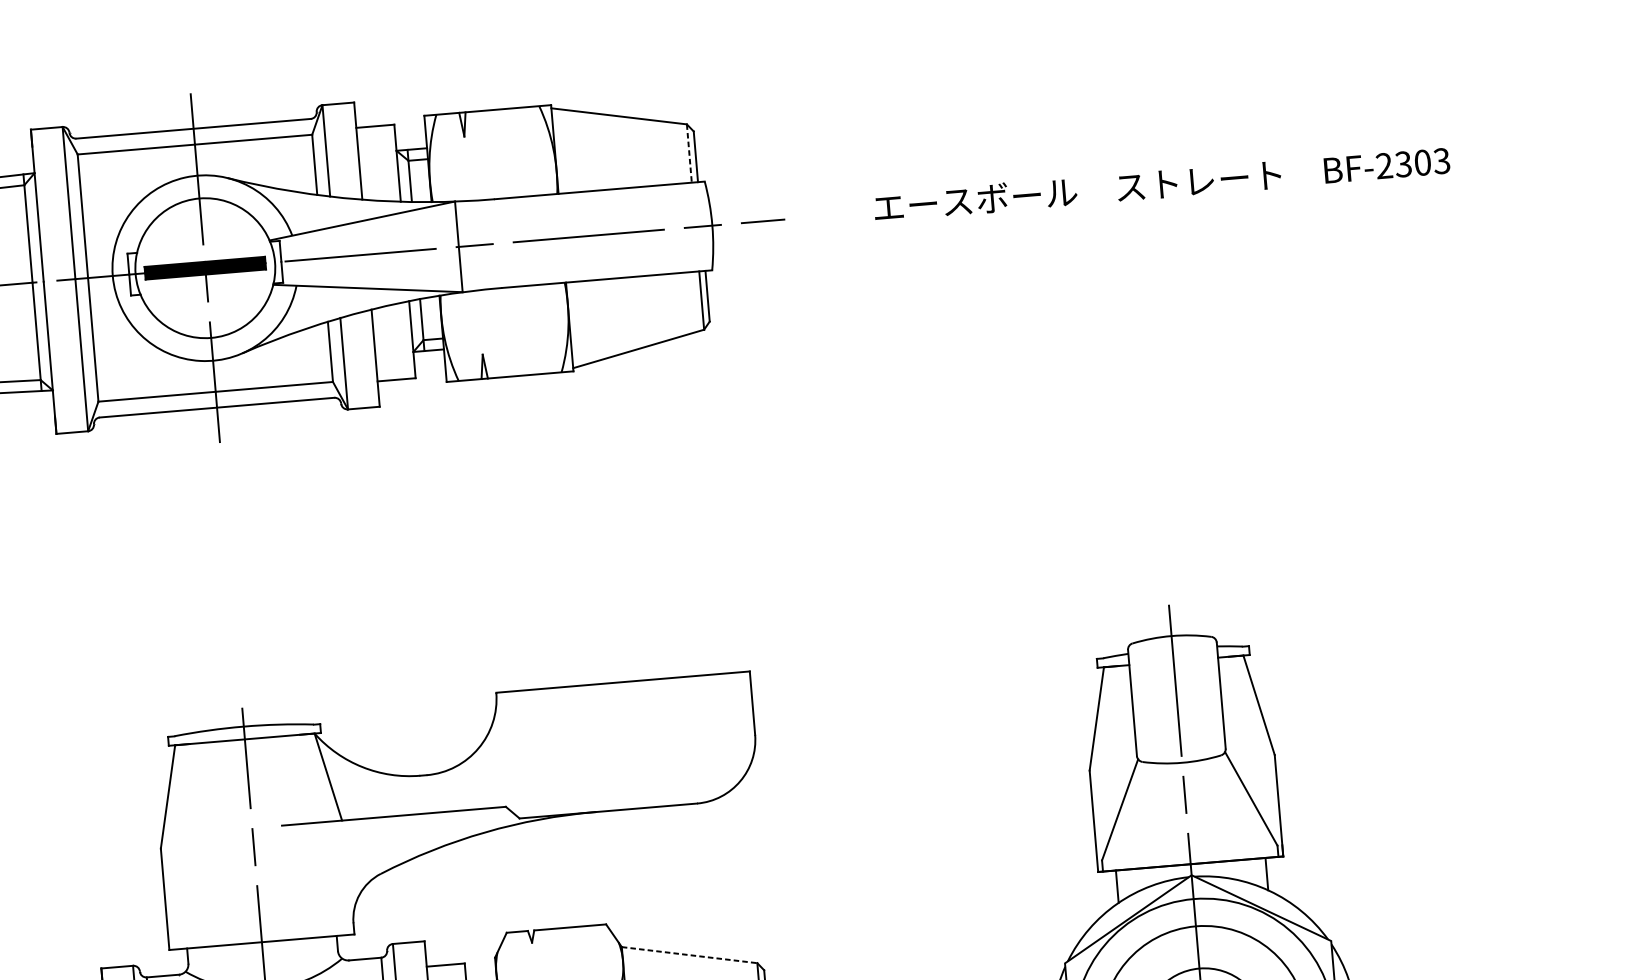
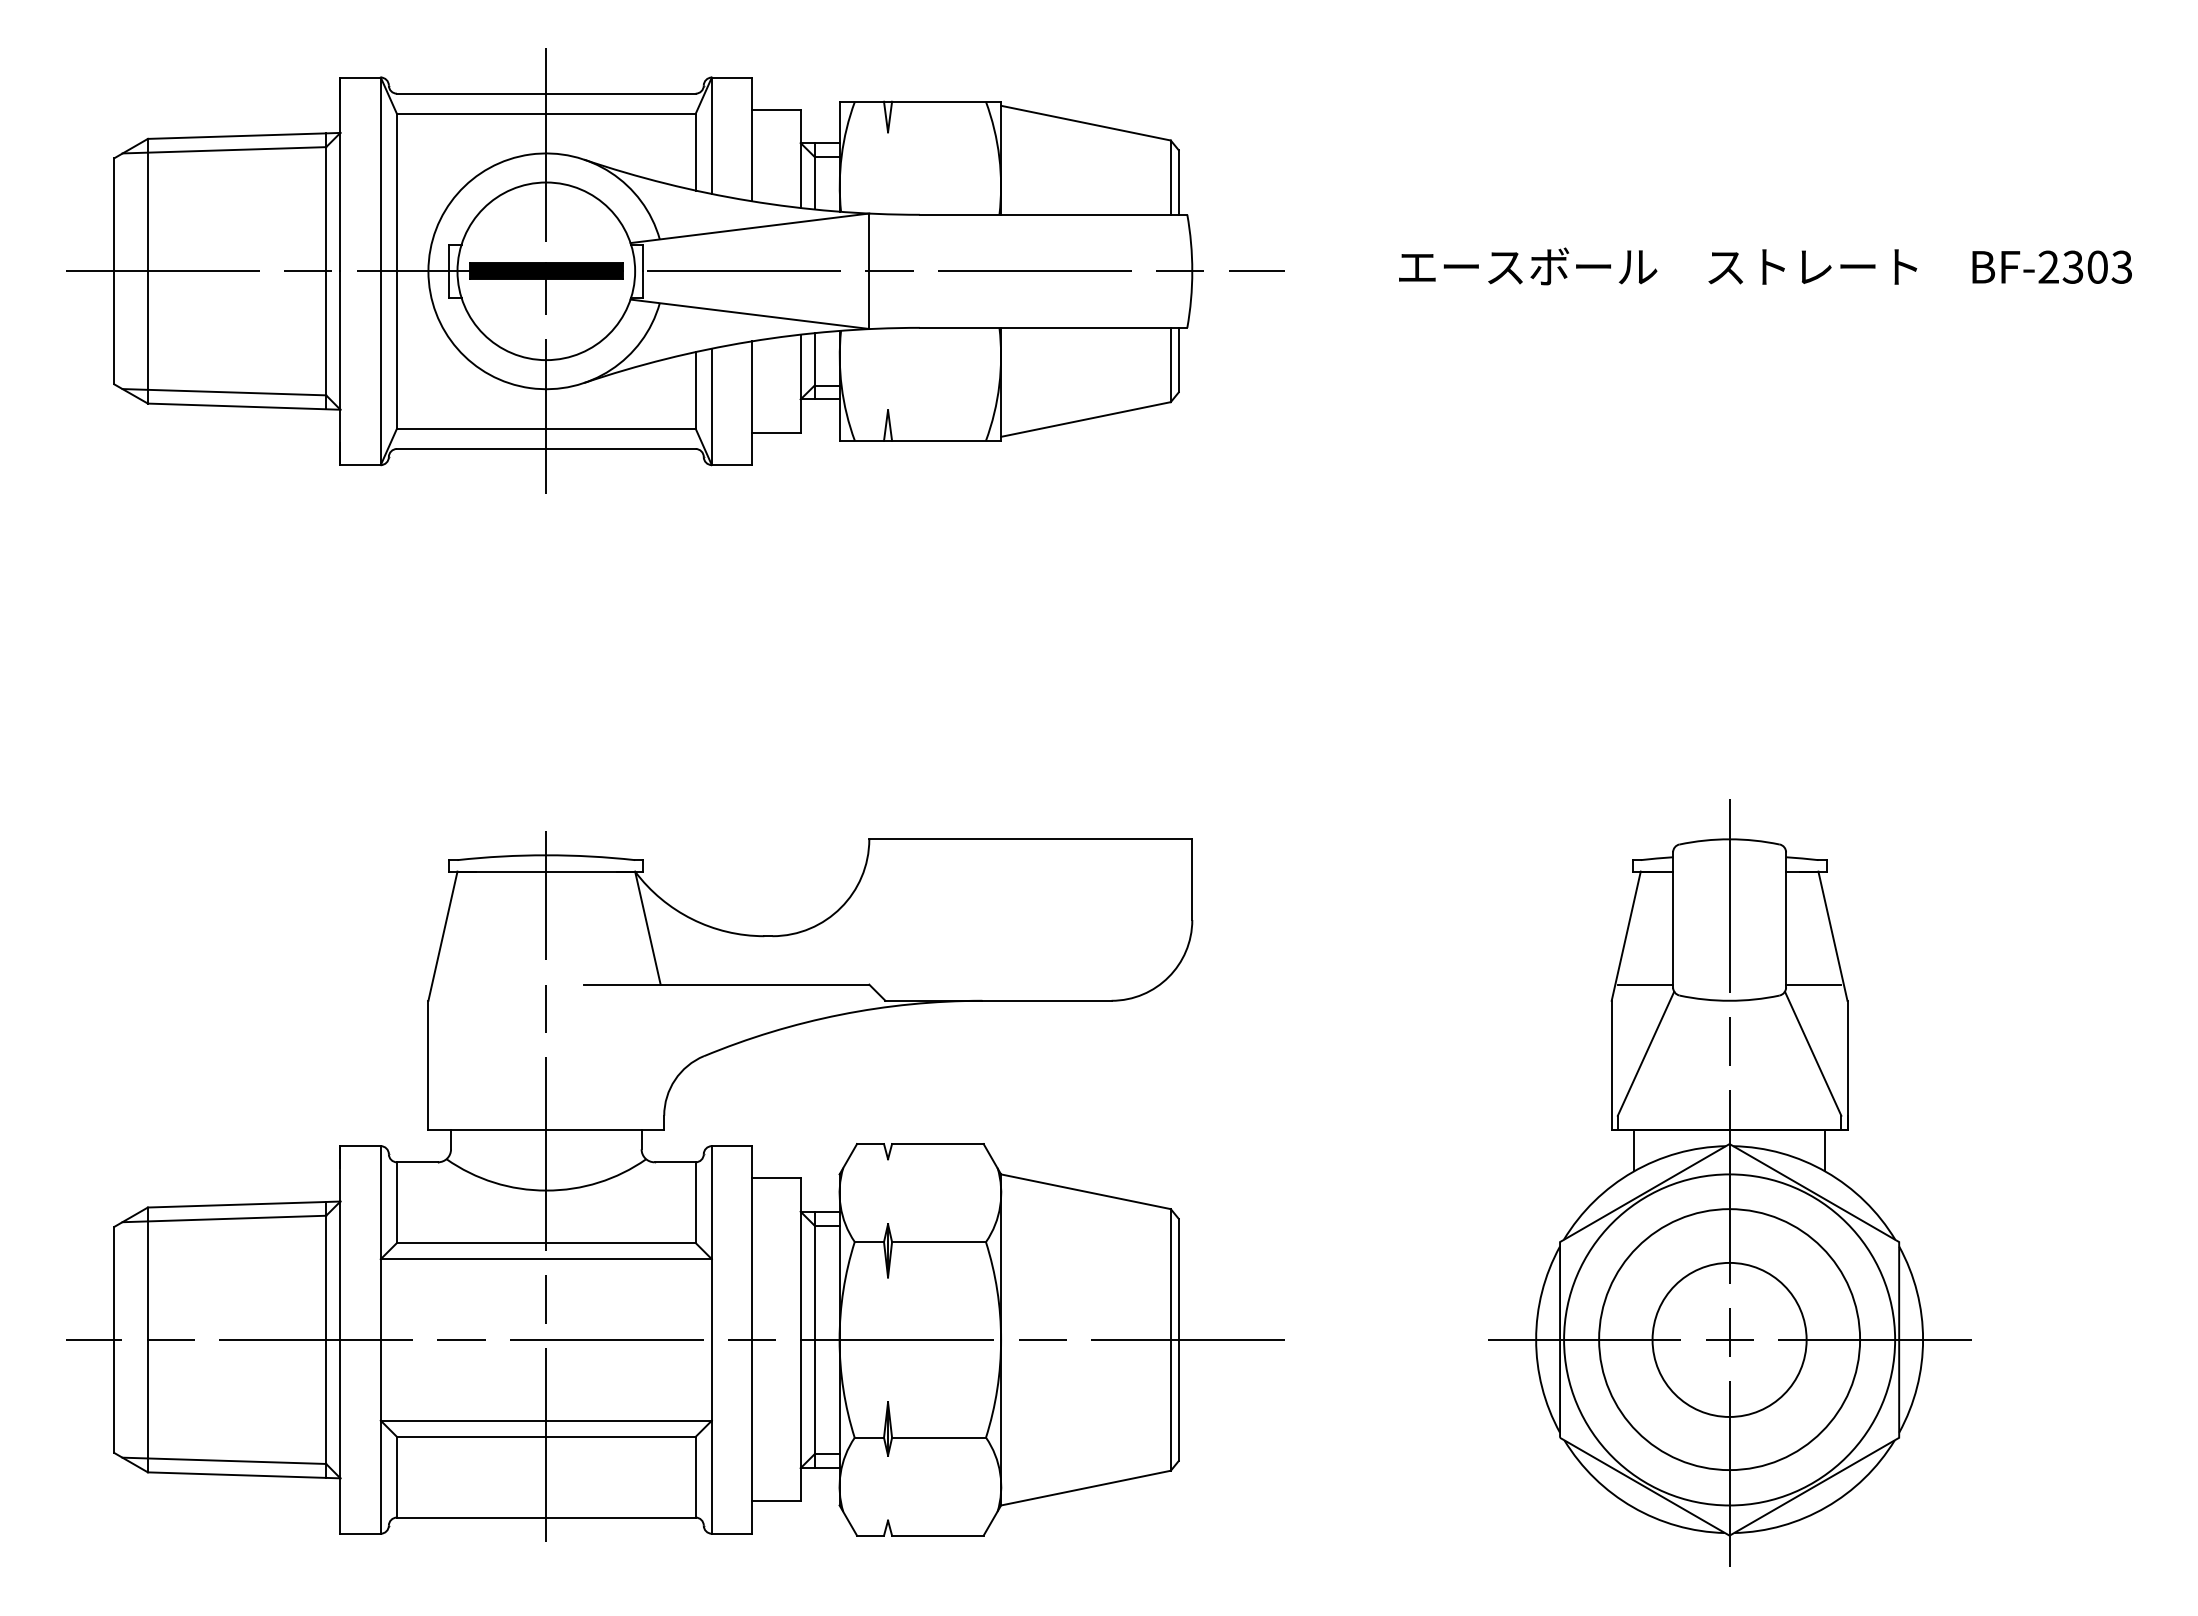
line: (689, 154) -> (1170, 178), dashed -> solid
line: (1246, 744) -> (1813, 984), added
line: (1115, 755) -> (1645, 984), added
line: (689, 954) -> (1085, 1191), dashed -> solid

